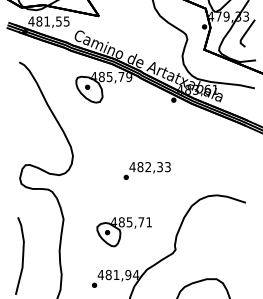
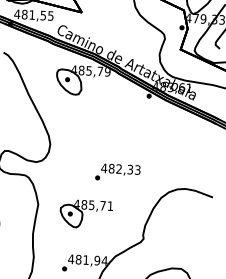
text: (146, 170) -> (117, 172), moved
part: (123, 232) -> (85, 214), moved

